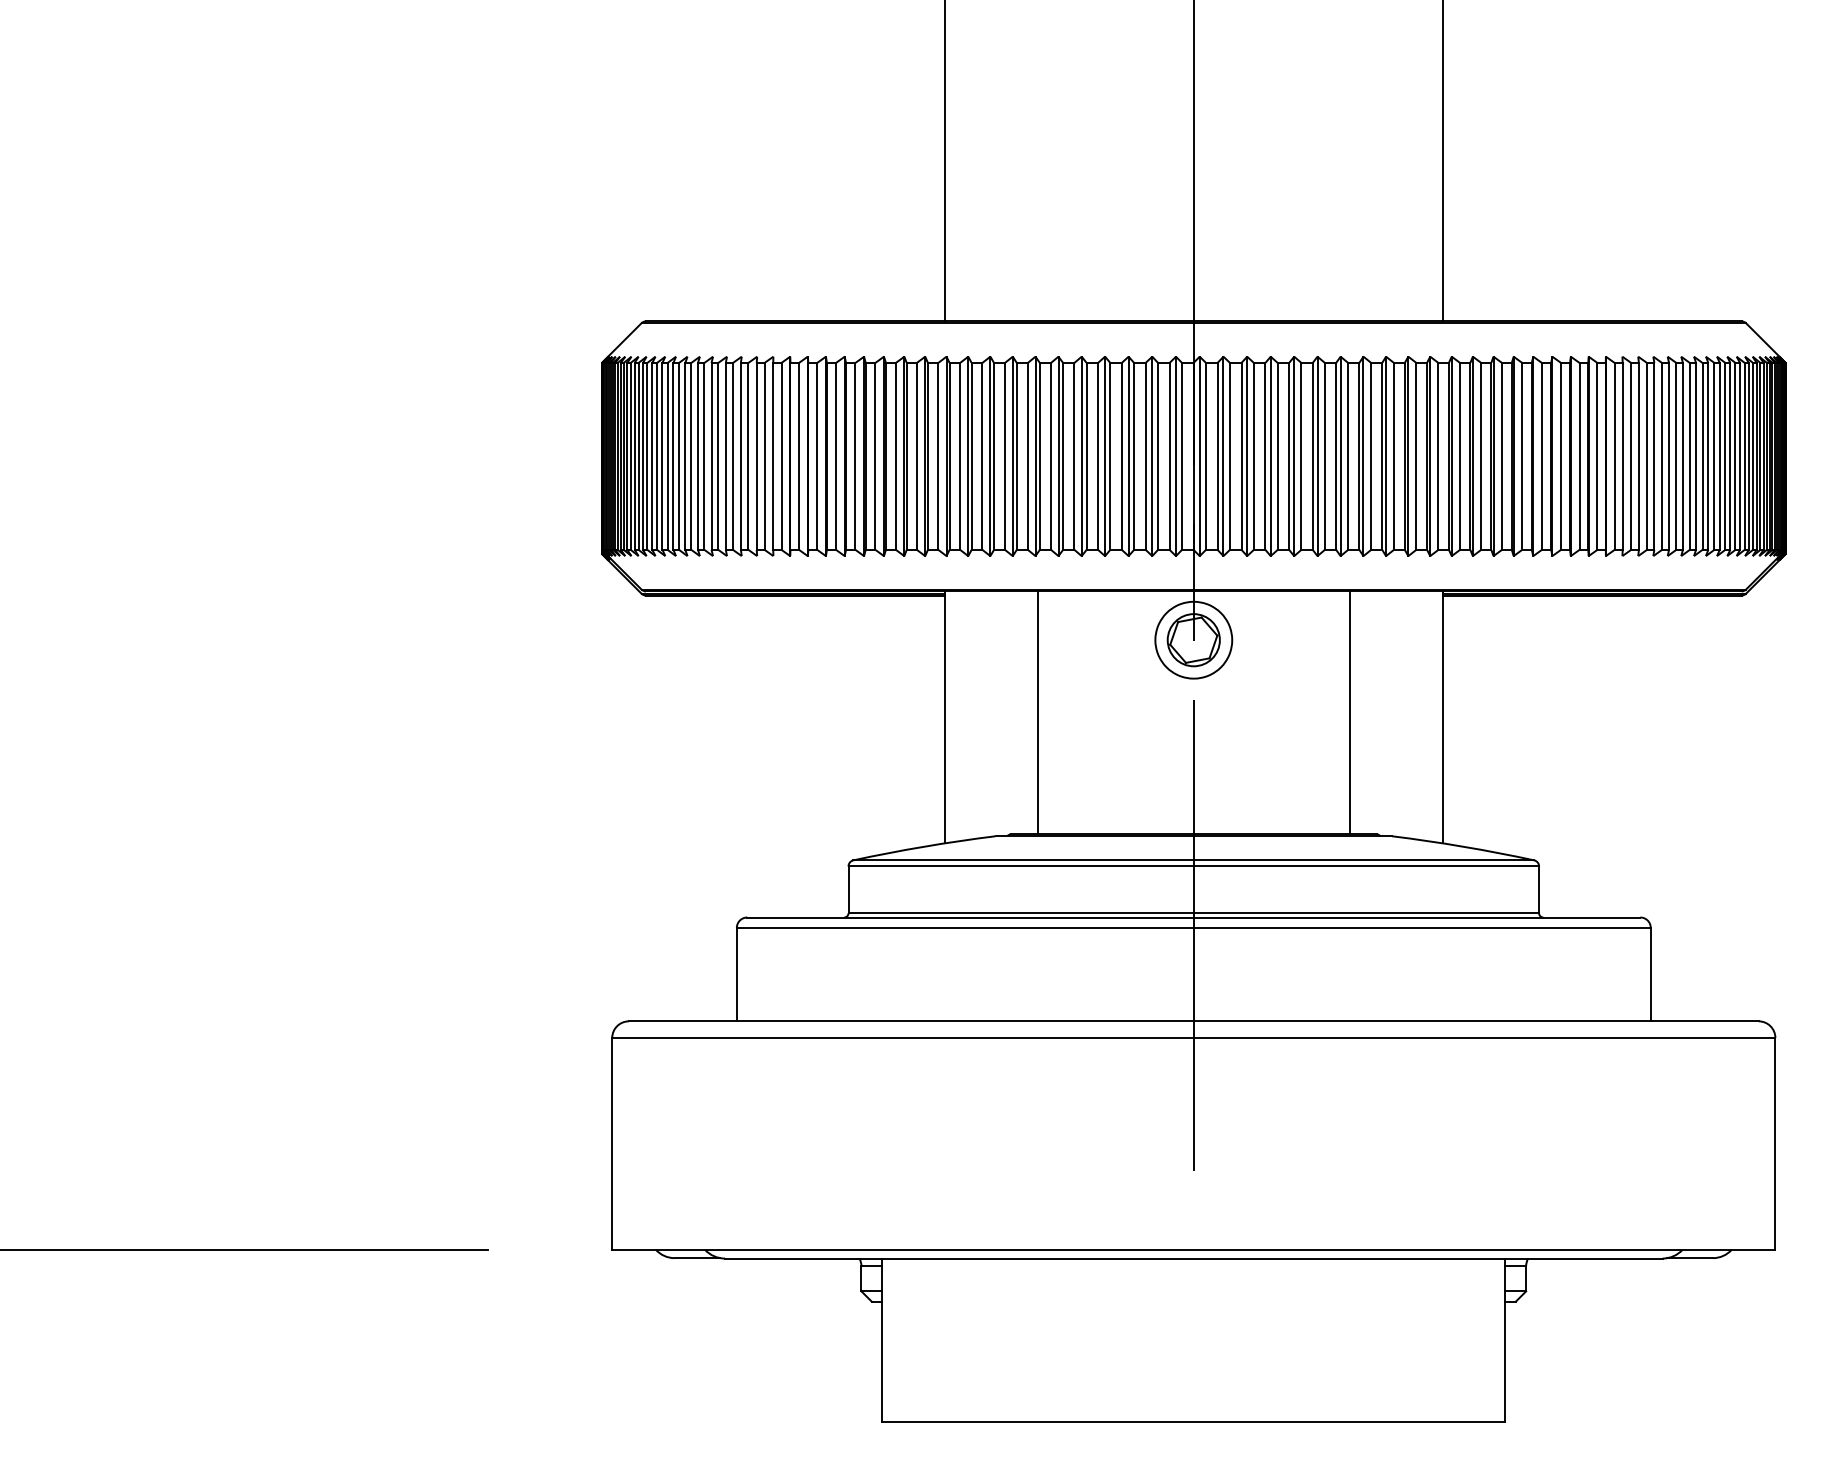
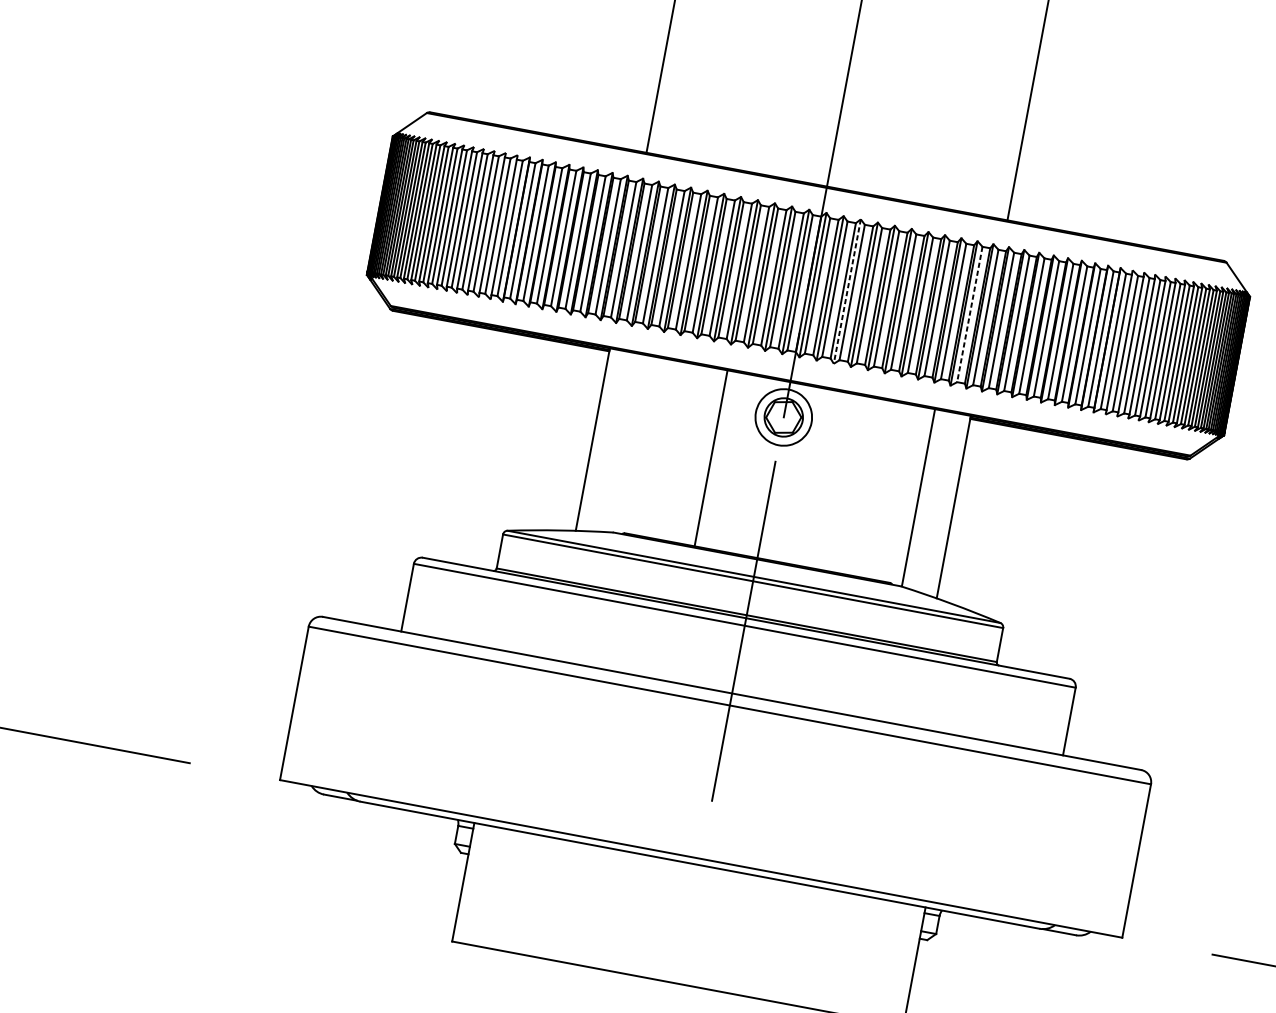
line: (1247, 456) -> (847, 291), solid -> dashed
line: (1416, 456) -> (969, 314), solid -> dashed
line: (1038, 712) -> (711, 458), moved
line: (1349, 712) -> (918, 496), moved

